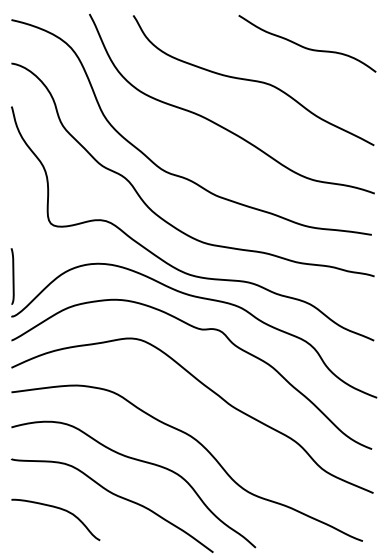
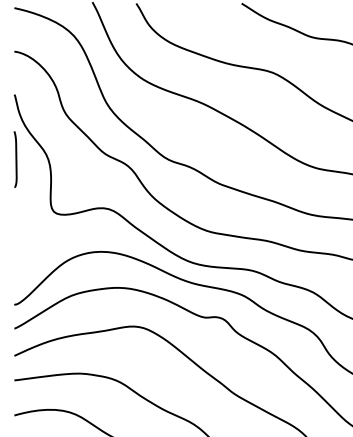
curve: (12, 276) -> (15, 159), moved

